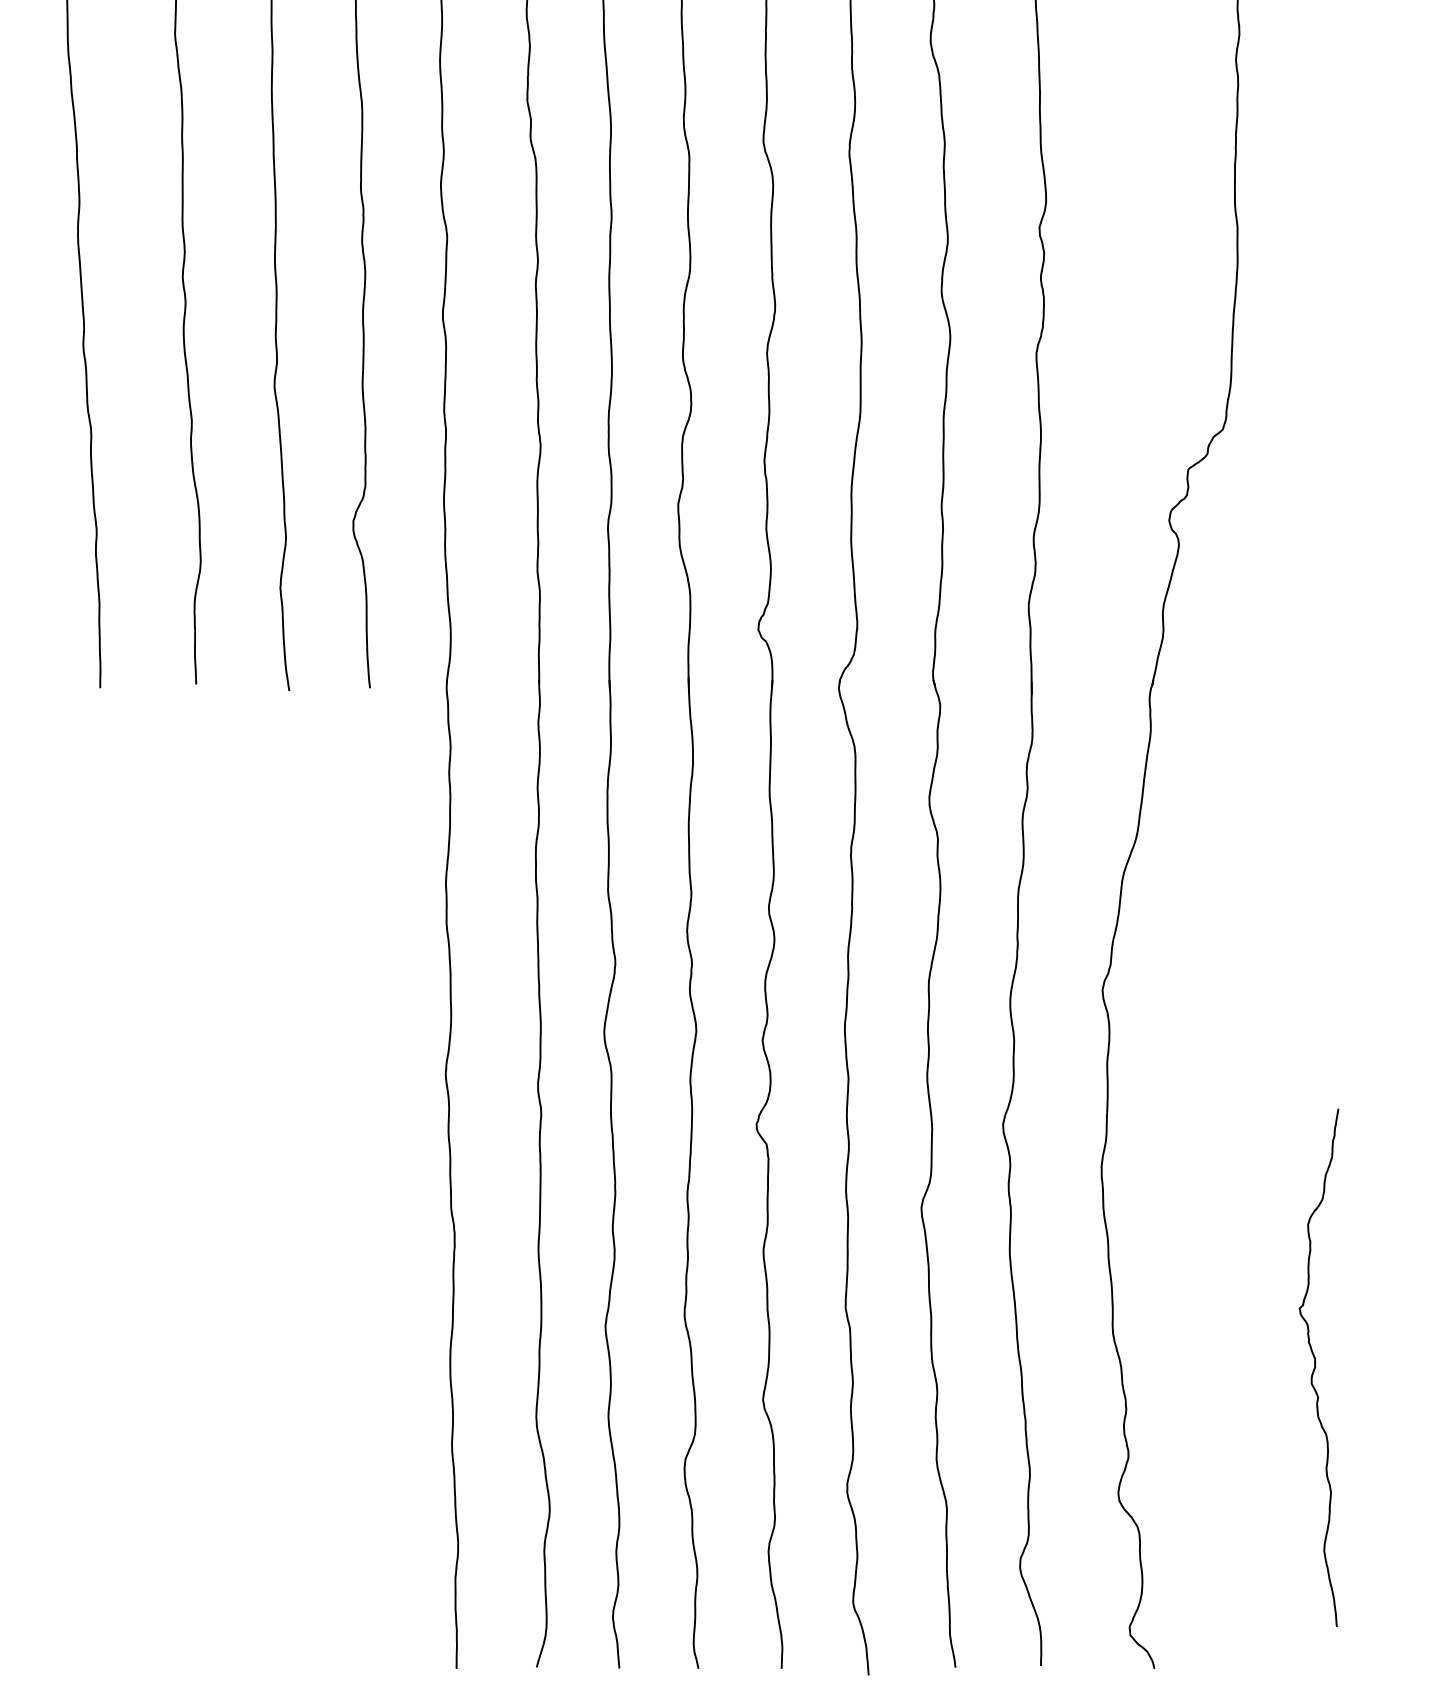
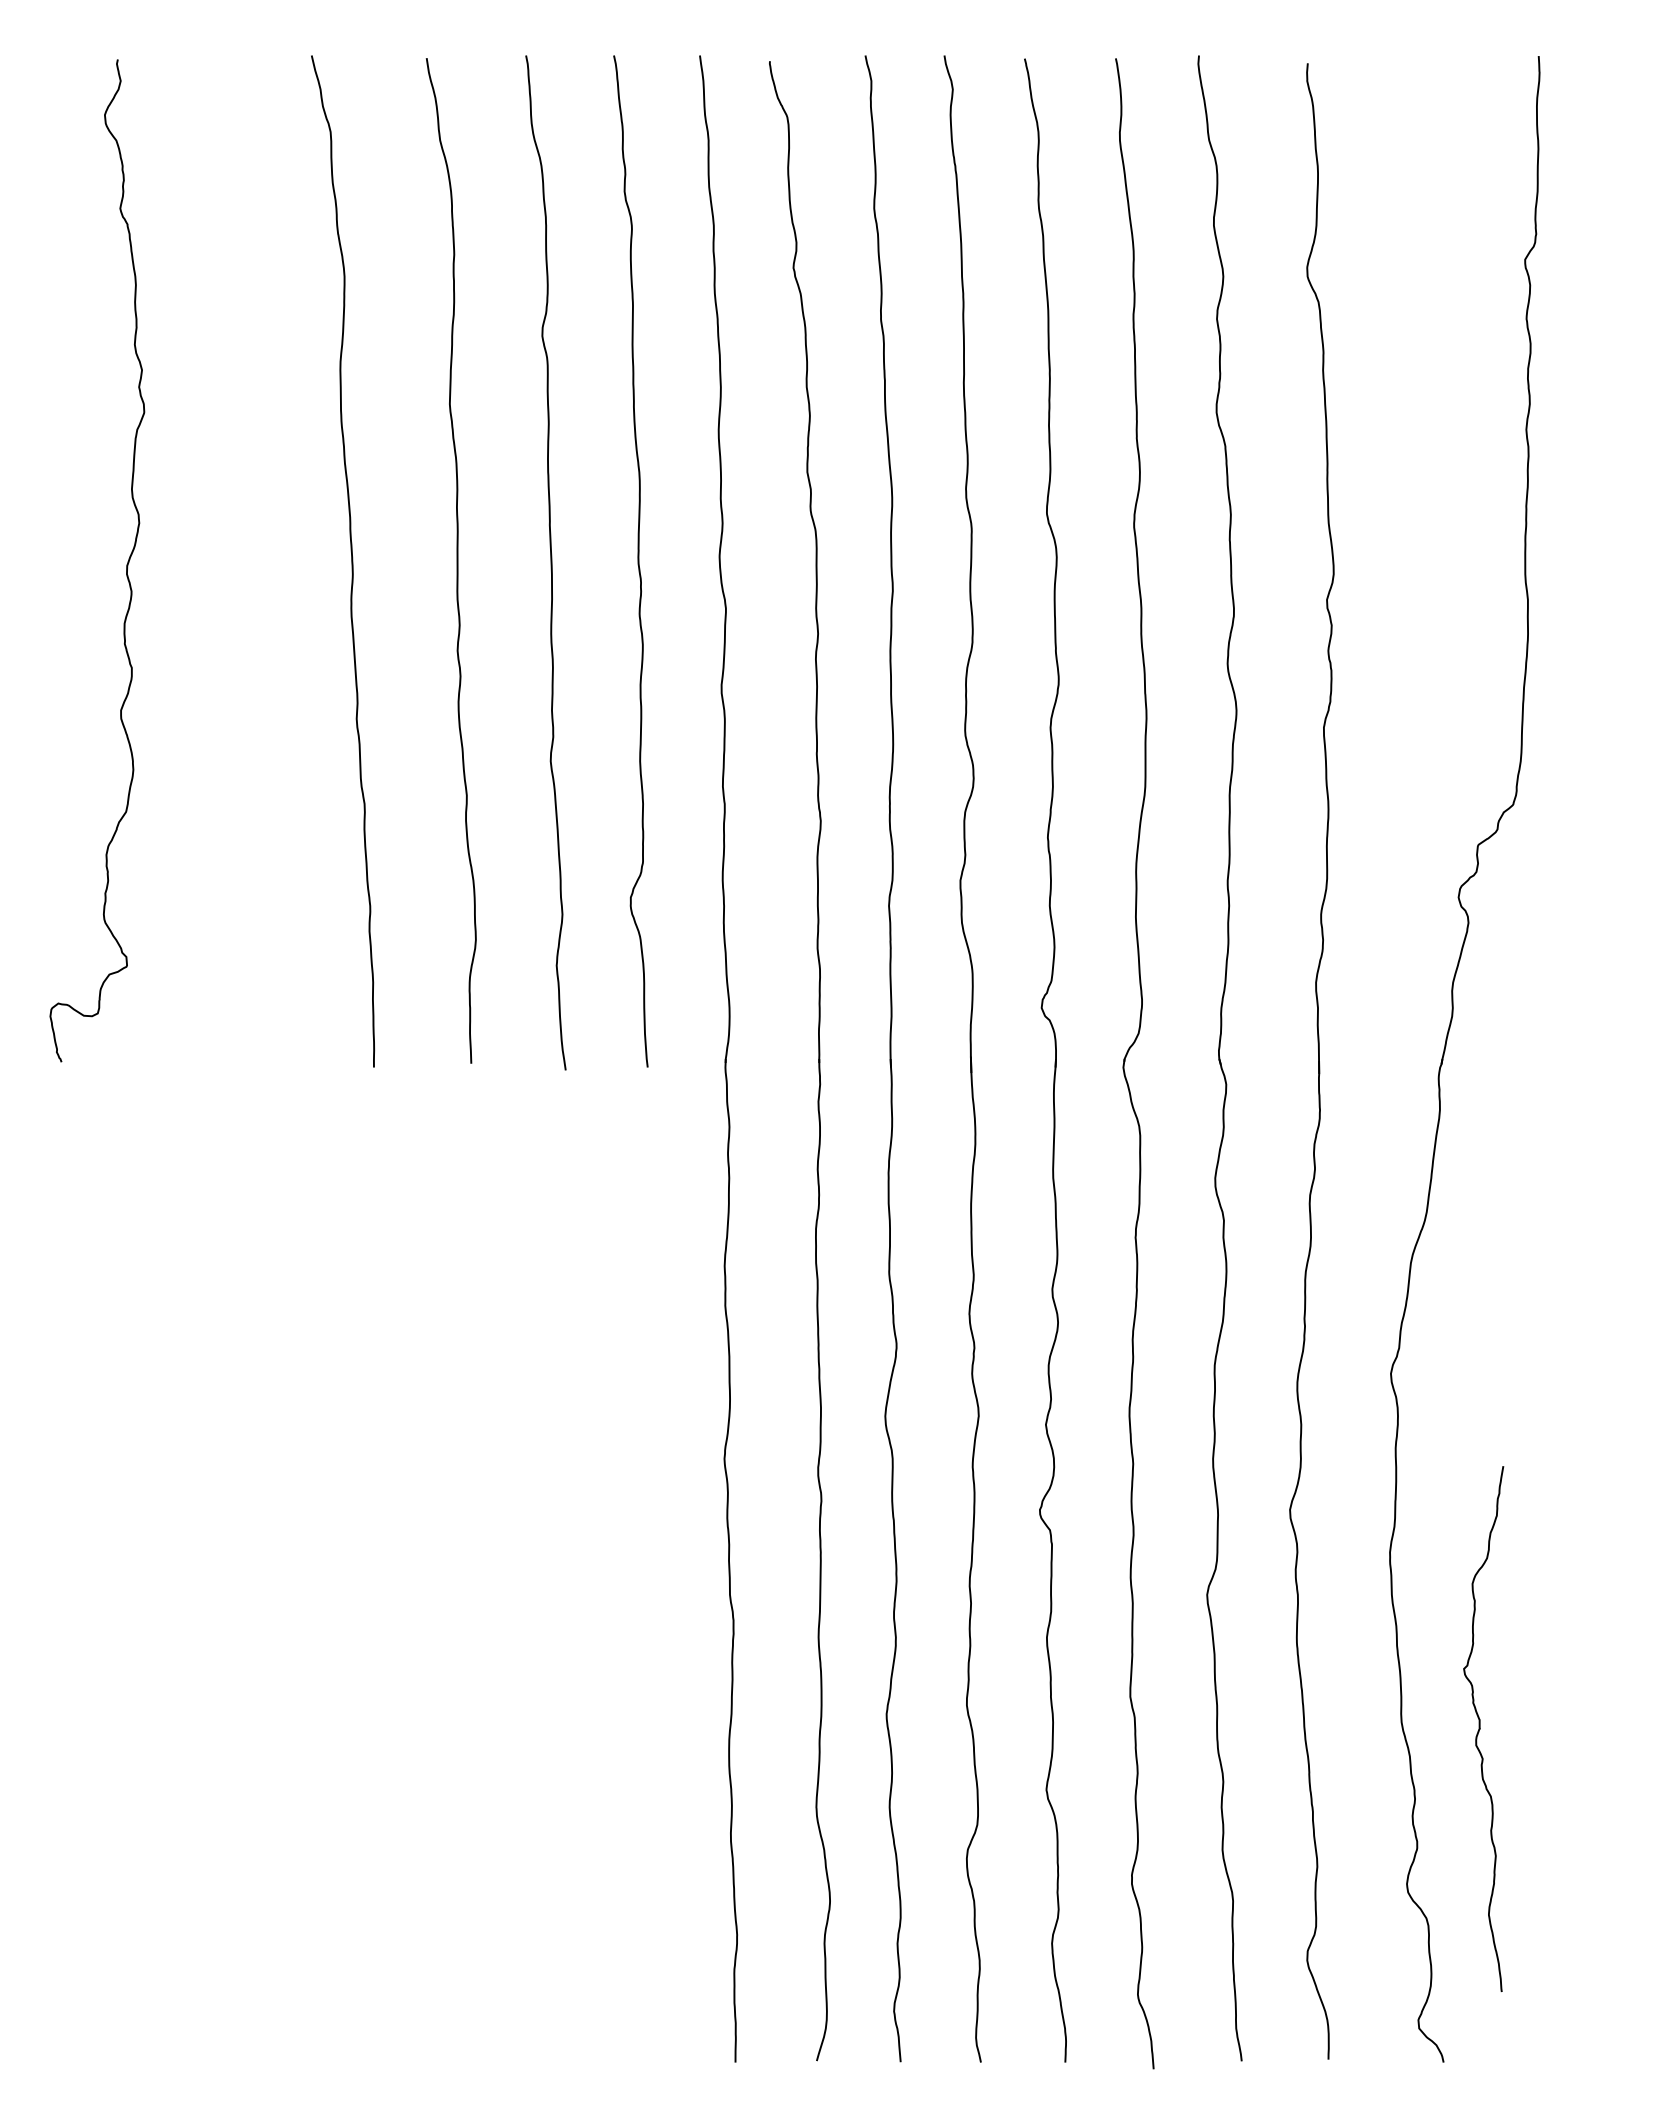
curve: (1315, 1367) -> (1480, 1728), moved

